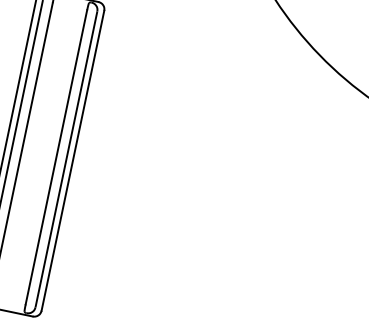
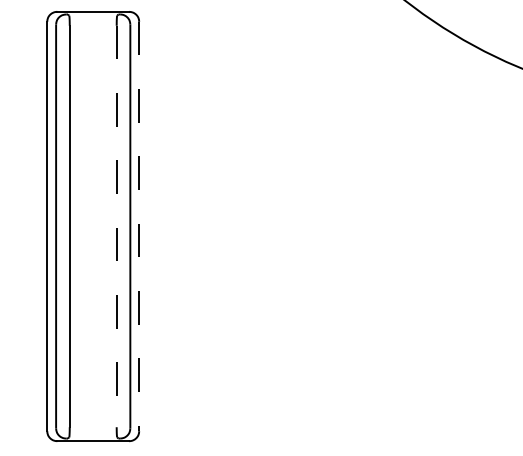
line: (56, 157) -> (116, 226), solid -> dashed
line: (73, 160) -> (139, 226), solid -> dashed

